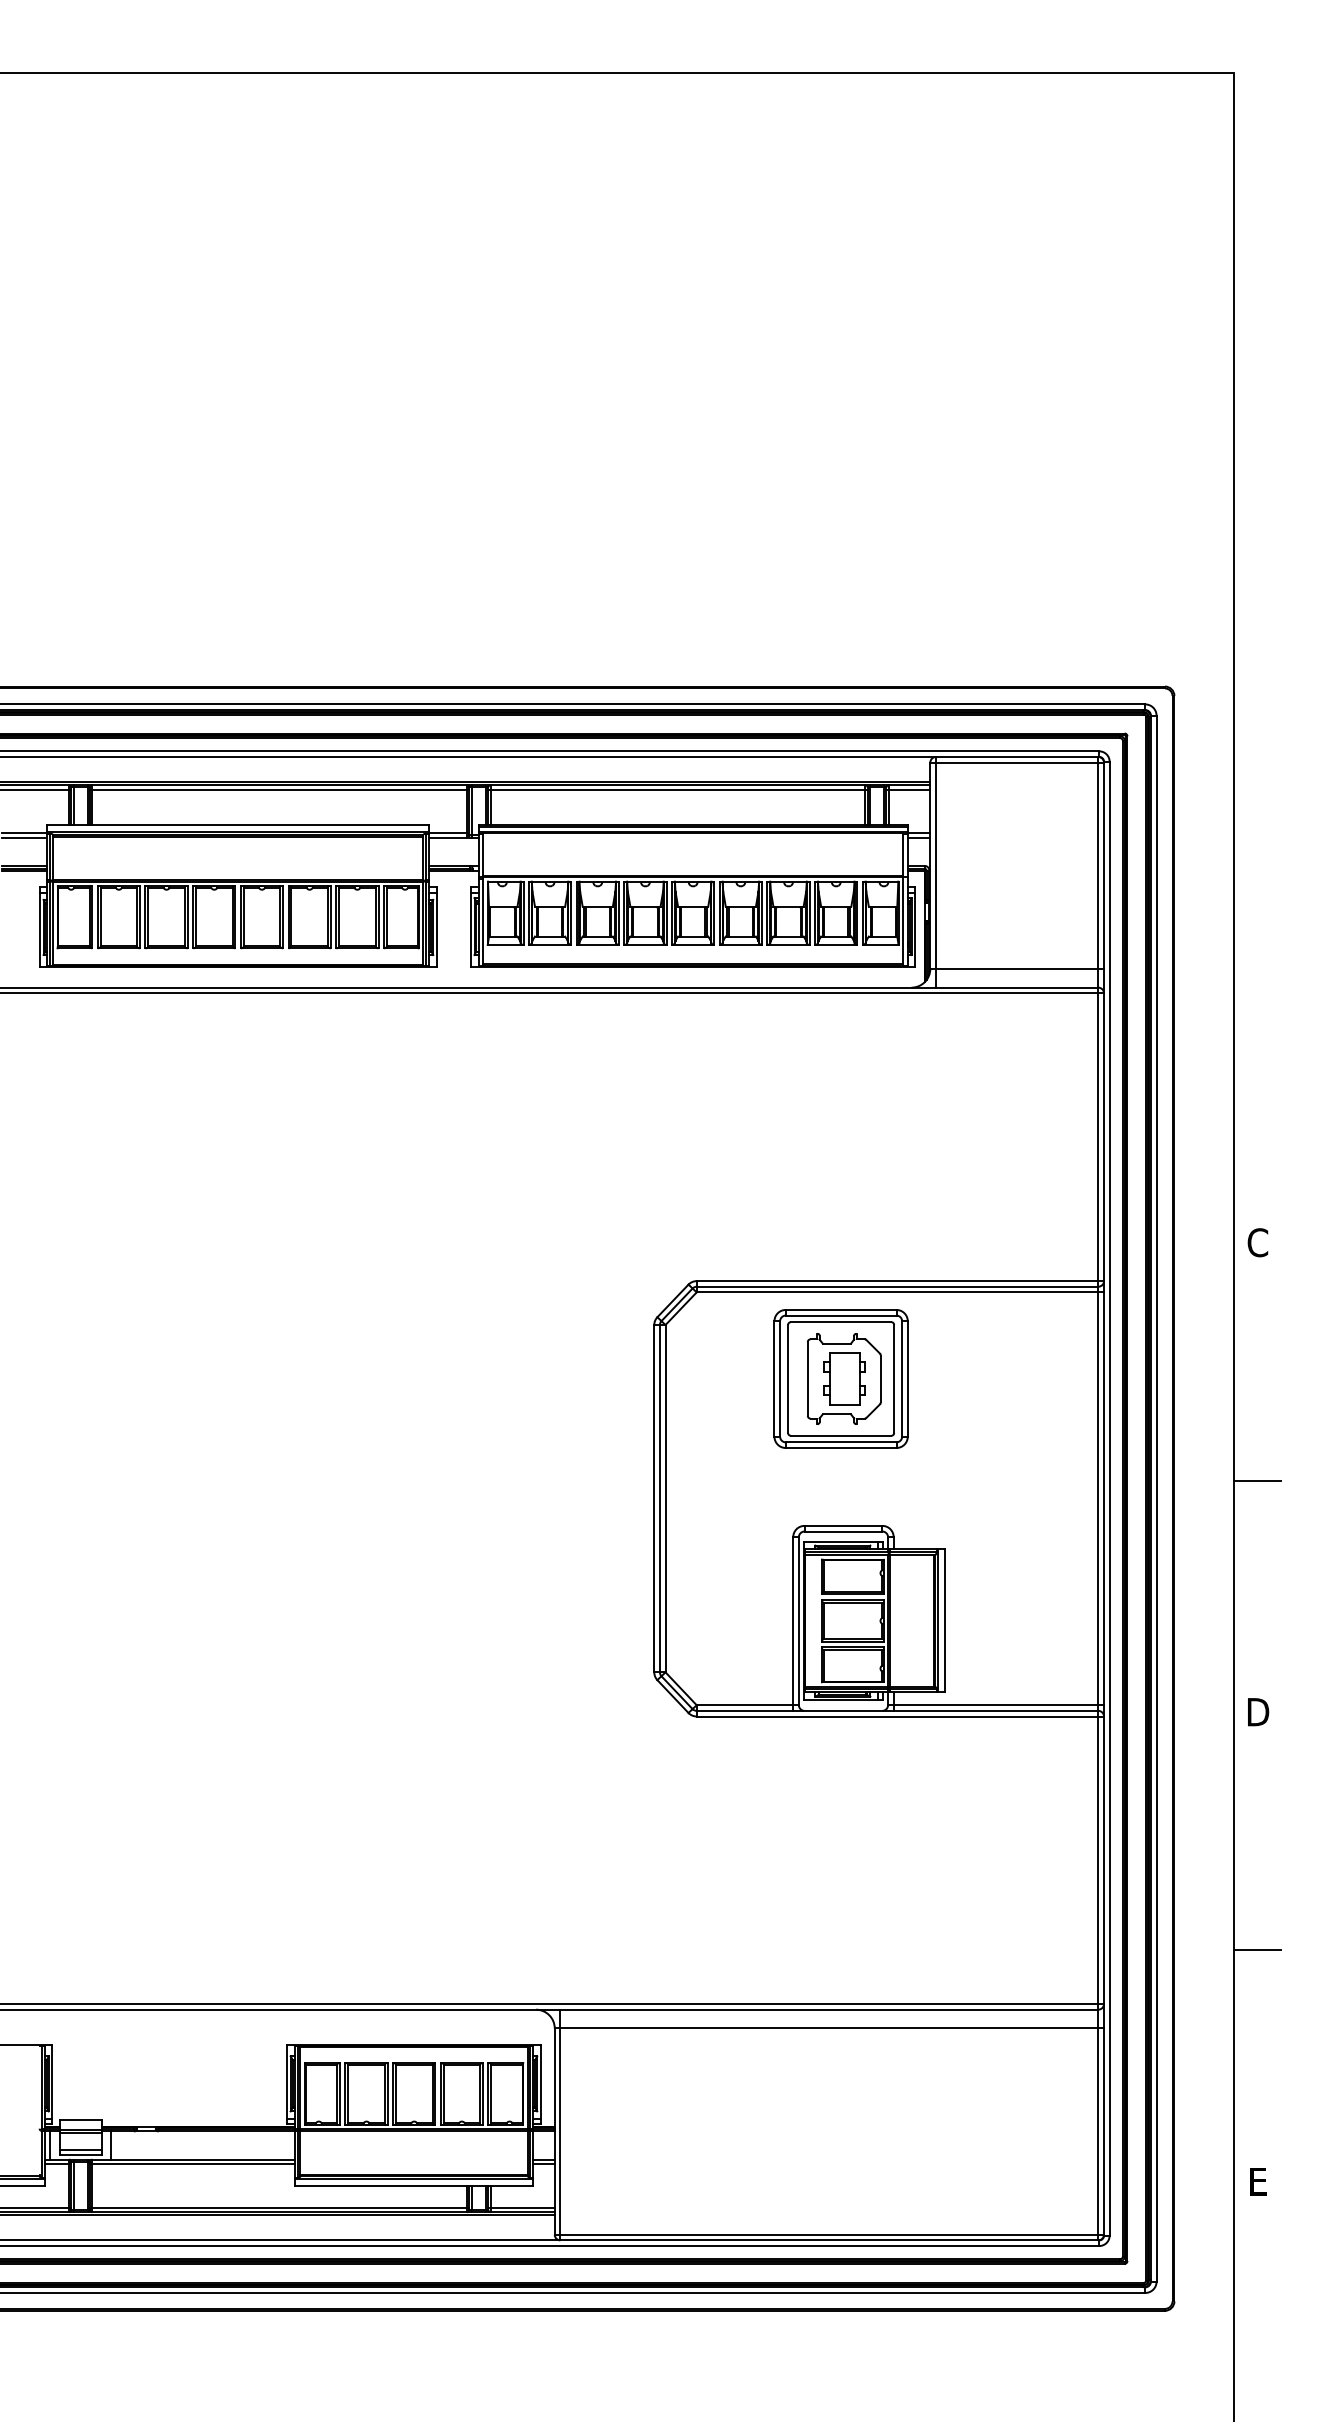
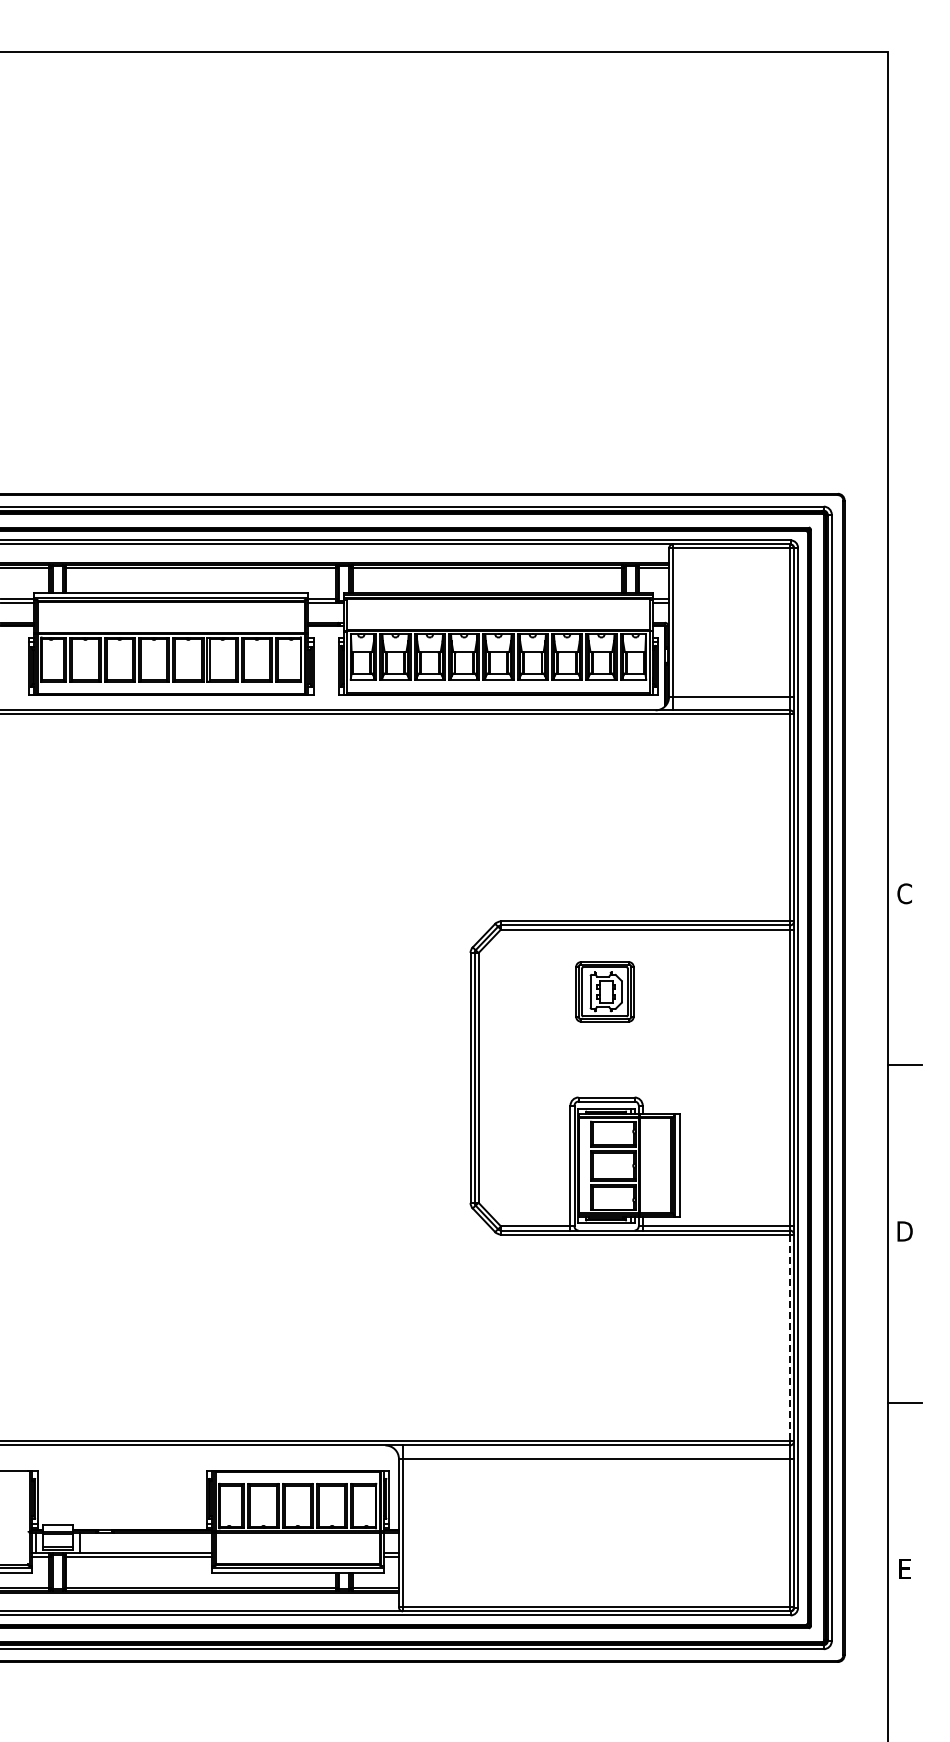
part: (840, 1378) -> (604, 991), size x0.6
line: (1097, 1860) -> (789, 1338), solid -> dashed

